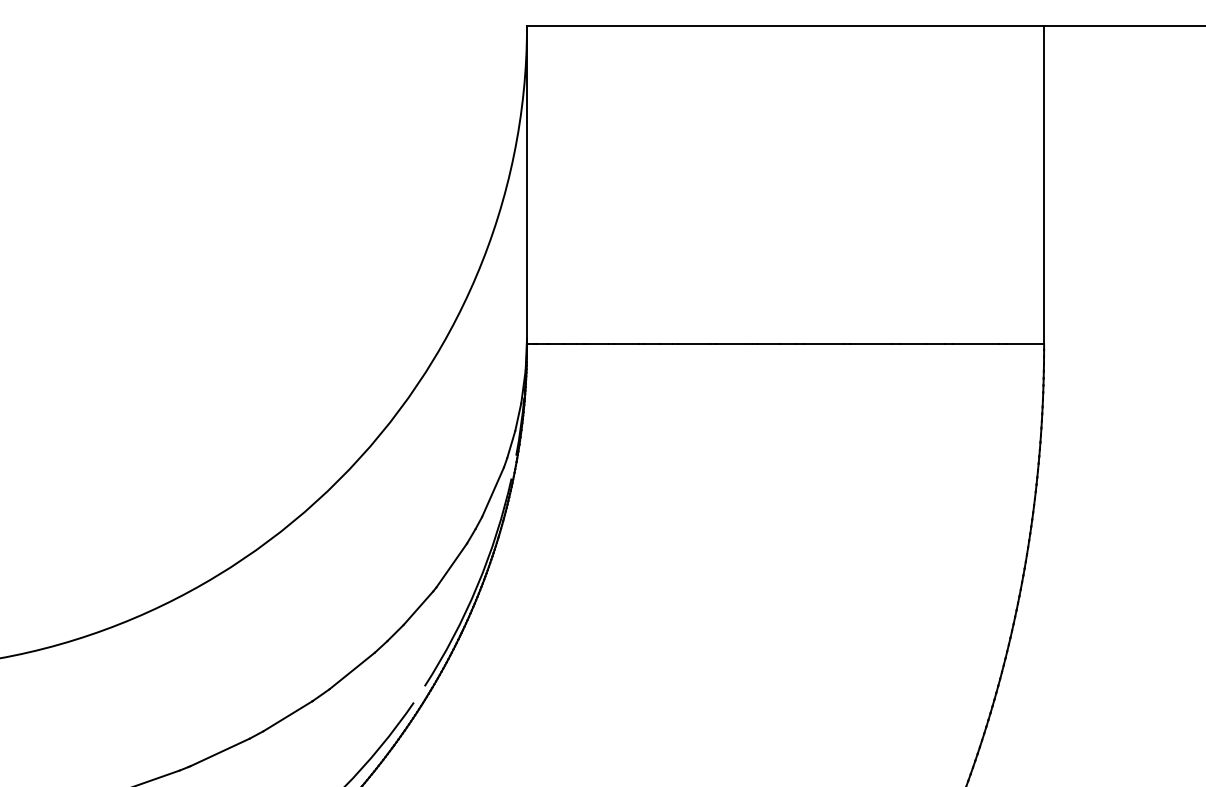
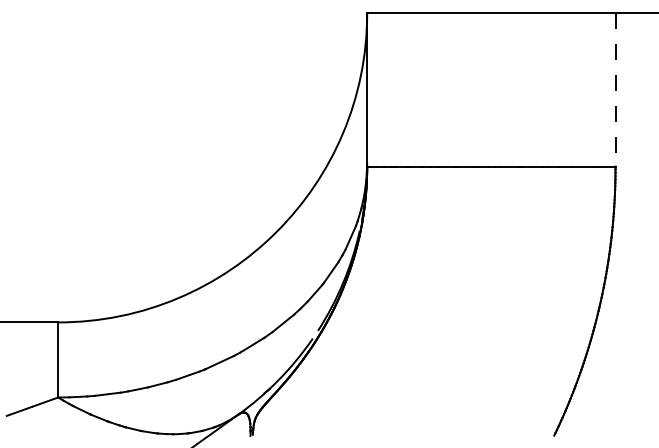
line: (1044, 185) -> (615, 90), solid -> dashed

